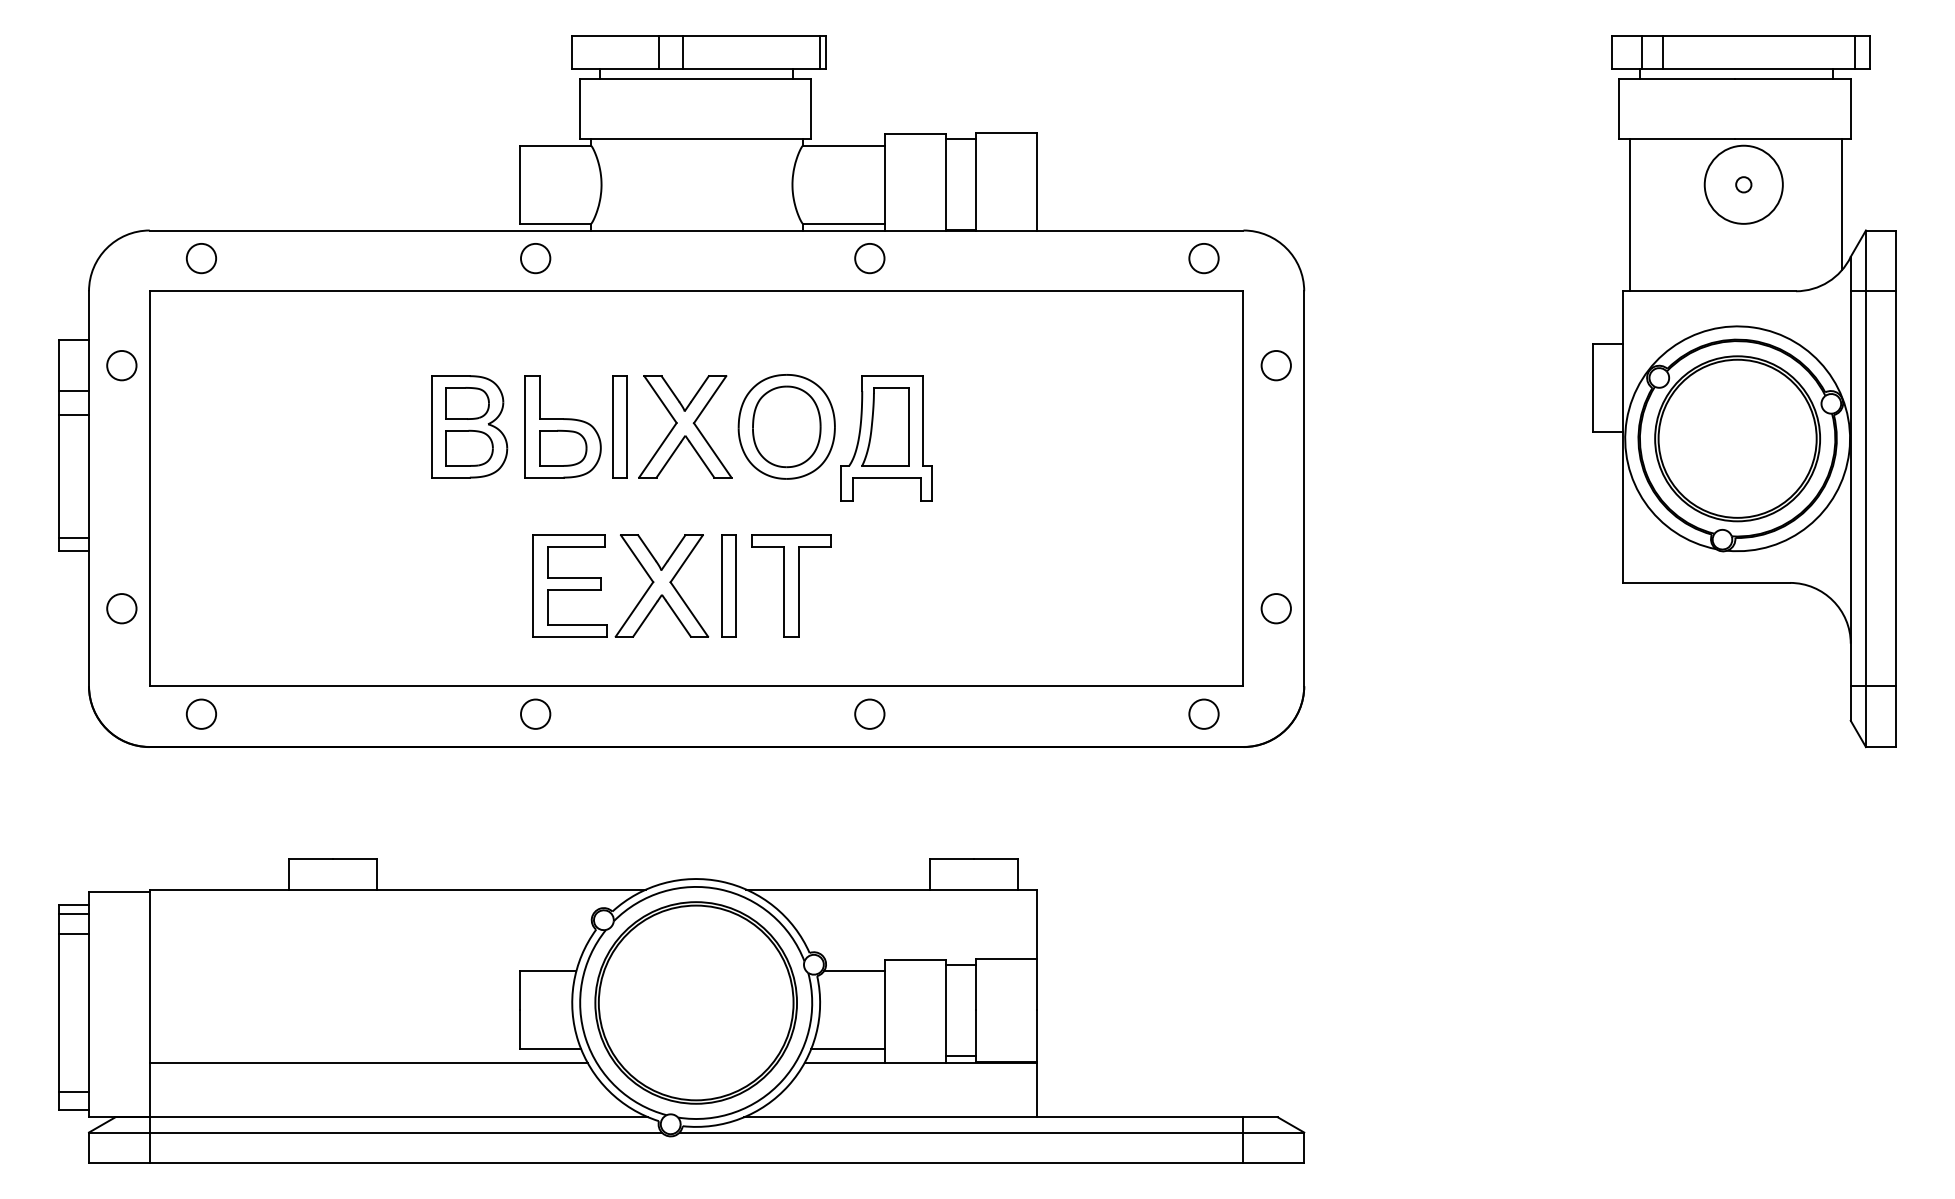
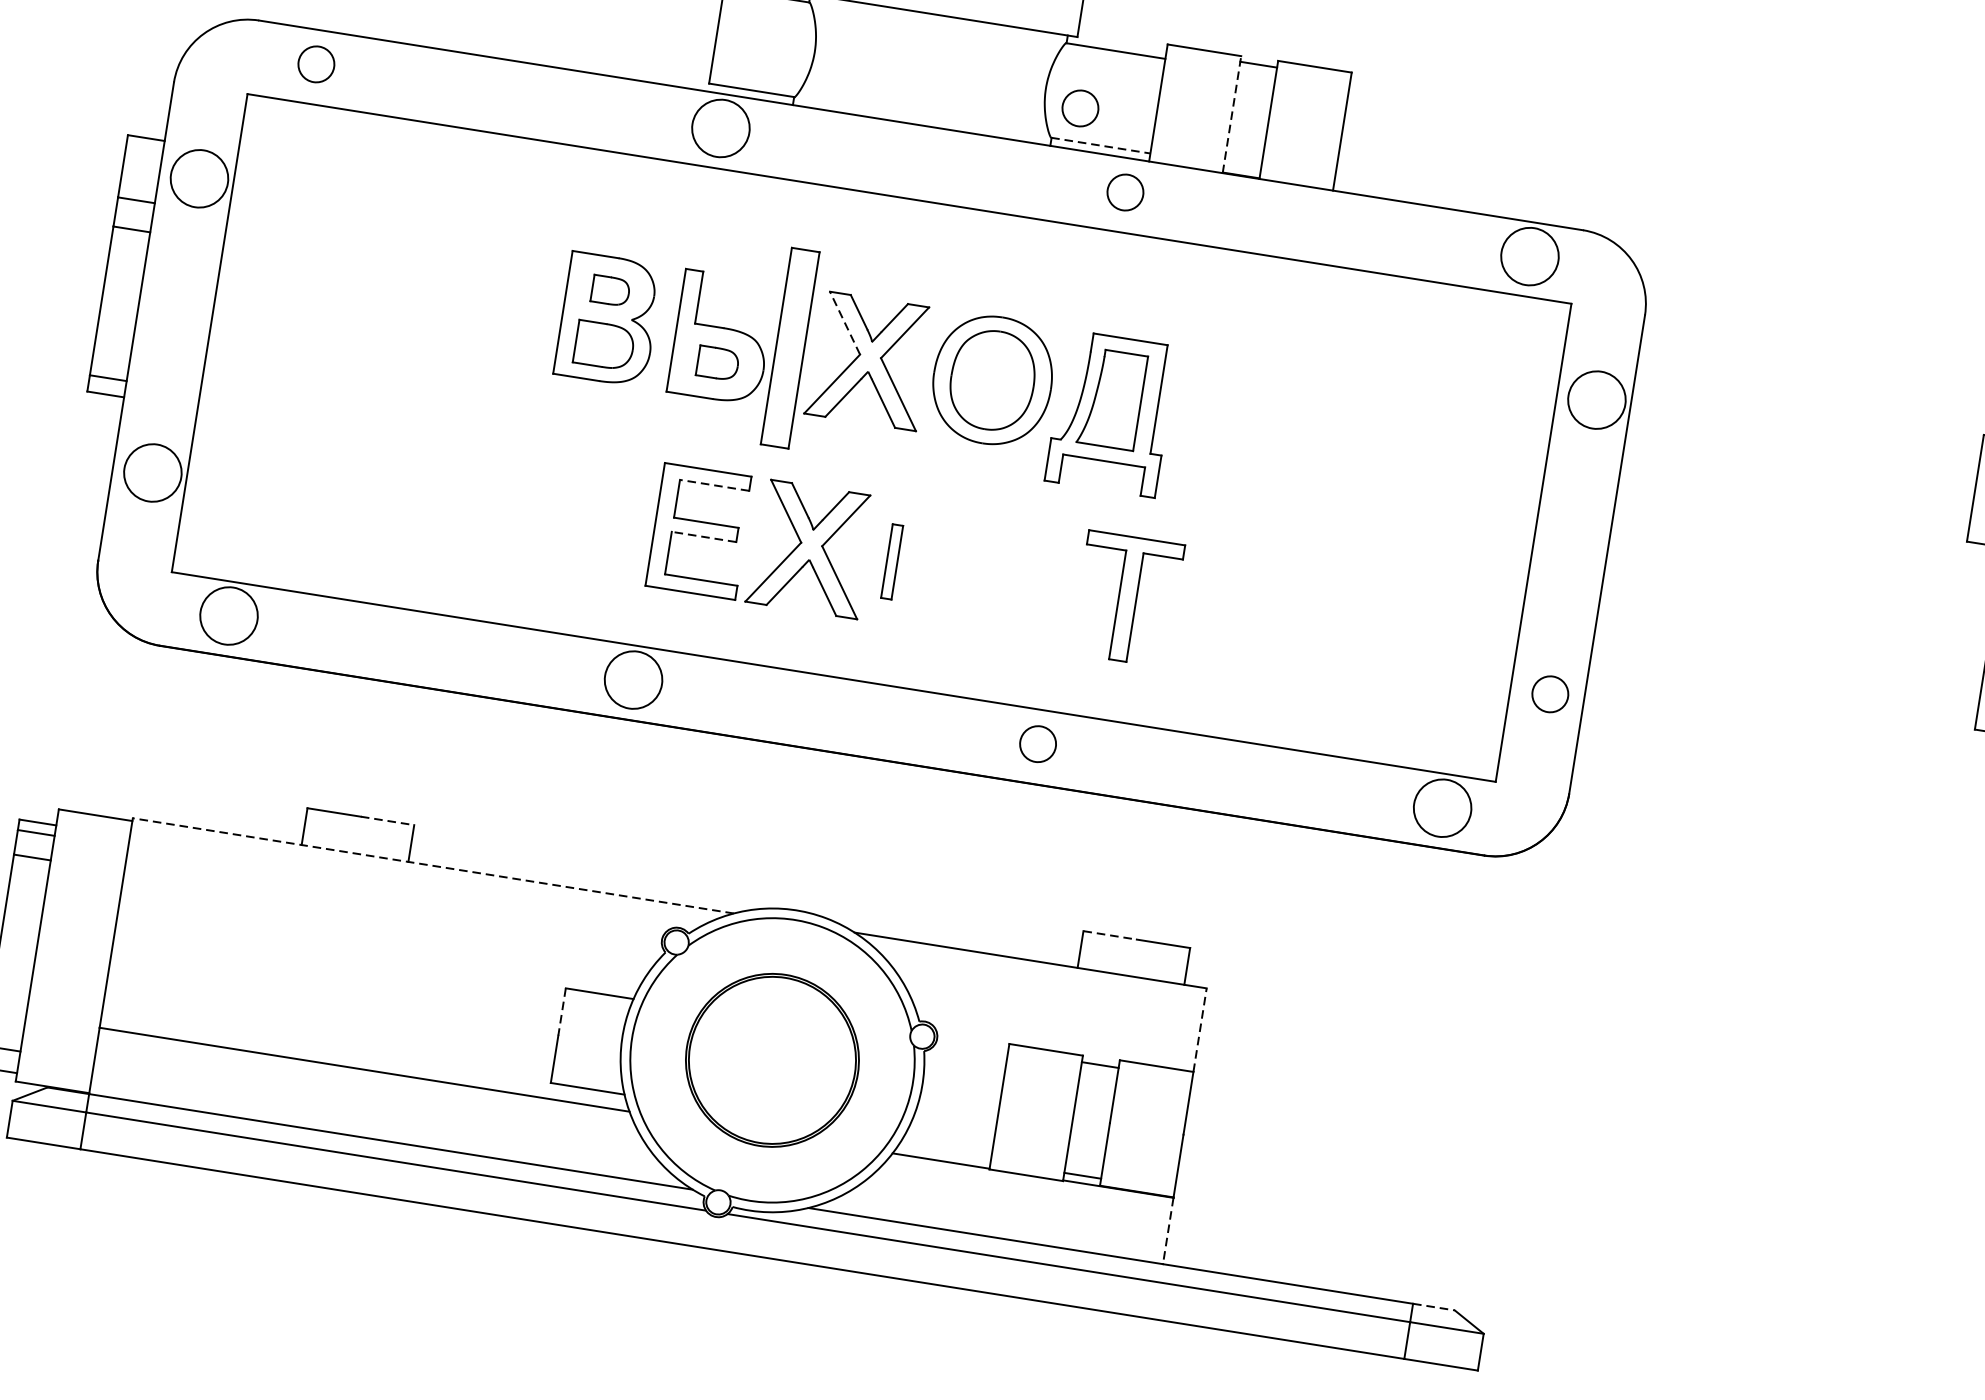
line: (945, 181) -> (1231, 113), solid -> dashed
circle: (822, 196) -> (1080, 108), added
line: (843, 223) -> (1100, 145), solid -> dashed
circle: (535, 258) -> (720, 128), size x1.6
circle: (1203, 258) -> (1529, 256), size x1.6
circle: (121, 365) -> (199, 178), size x1.6
circle: (1275, 365) -> (1596, 399), size x1.6
line: (660, 399) -> (845, 323), solid -> dashed
part: (467, 403) -> (610, 290), size x0.7
part: (619, 426) -> (790, 347), size x1.6
part: (563, 447) -> (718, 362), size x0.7
line: (576, 546) -> (715, 484), solid -> dashed
part: (728, 585) -> (891, 561), size x0.6
part: (791, 585) -> (1127, 598), moved
line: (574, 589) -> (704, 536), solid -> dashed
circle: (121, 608) -> (152, 472), size x1.6
circle: (201, 713) -> (229, 615), size x1.6
circle: (535, 713) -> (633, 679), size x1.6
circle: (1203, 713) -> (1442, 807), size x1.6
line: (355, 859) -> (387, 821), solid -> dashed
line: (952, 859) -> (1110, 935), solid -> dashed
line: (397, 889) -> (432, 865), solid -> dashed
line: (1036, 924) -> (1199, 1030), solid -> dashed
line: (853, 971) -> (968, 1052), removed
line: (520, 990) -> (562, 1011), solid -> dashed
part: (695, 1002) -> (771, 1059), size x0.7
line: (847, 1049) -> (946, 1145), removed
line: (1036, 1090) -> (1167, 1231), solid -> dashed
line: (1261, 1117) -> (1434, 1307), solid -> dashed

